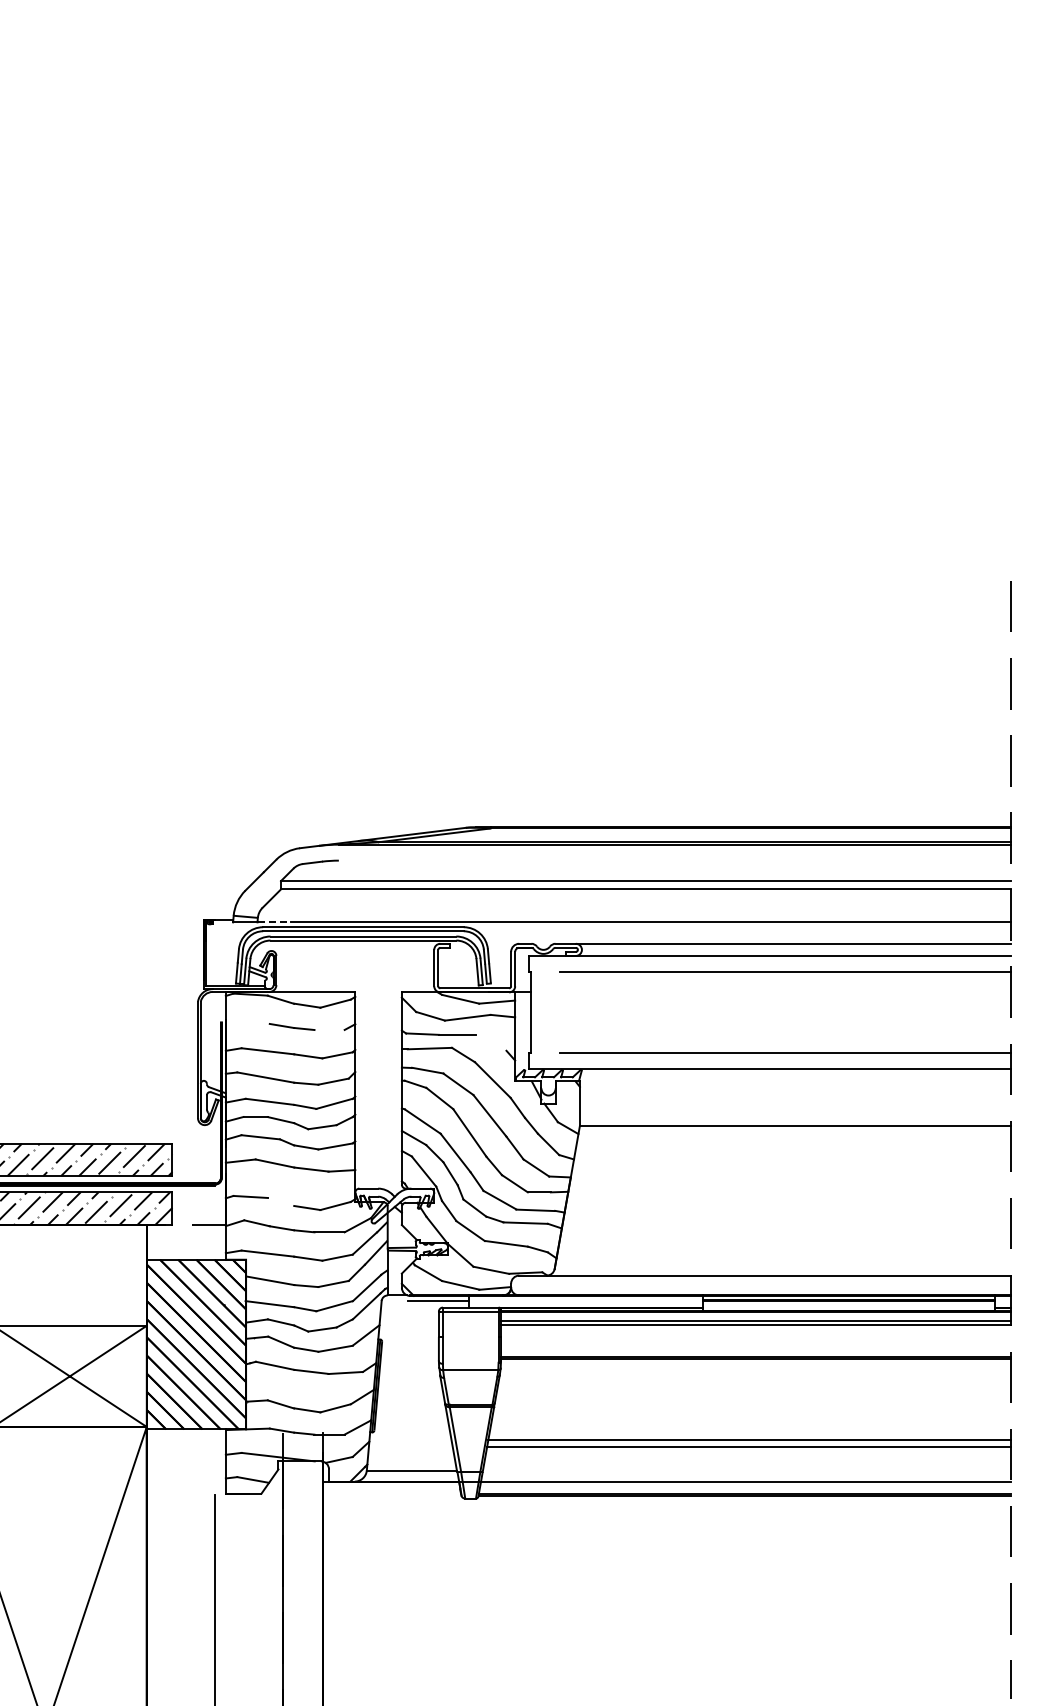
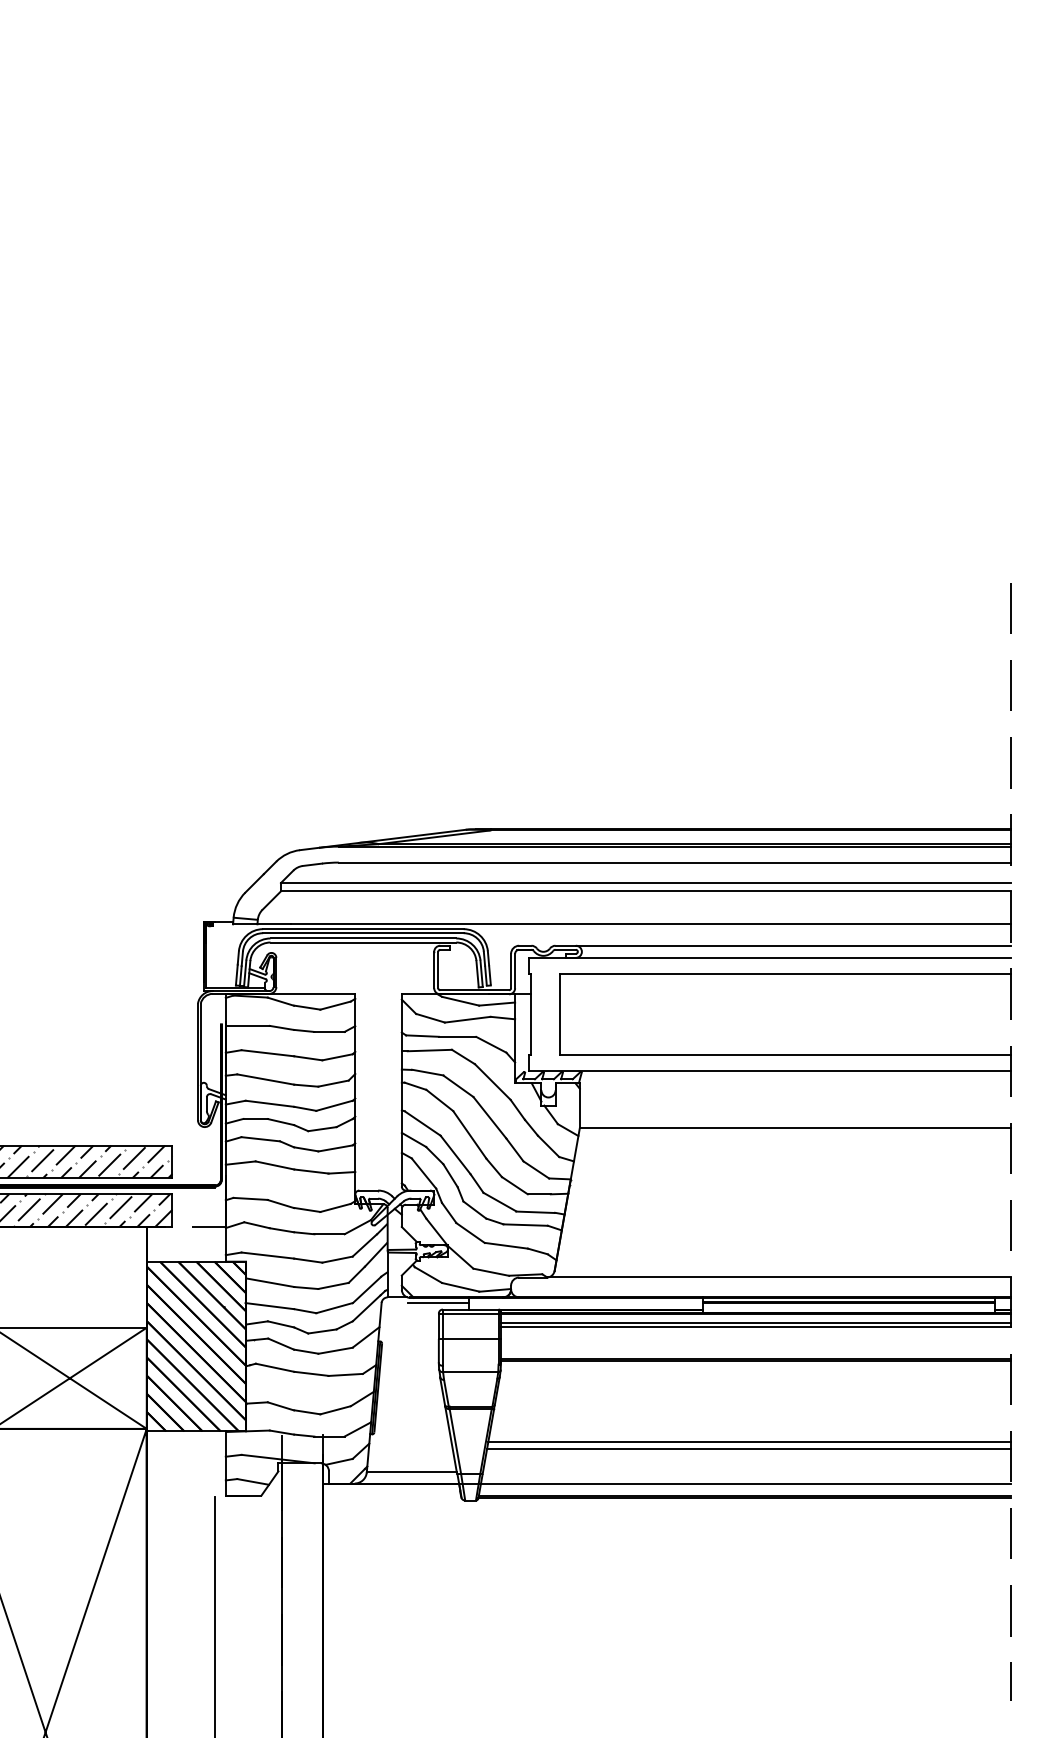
line: (674, 860) -> (674, 862), added
line: (273, 922) -> (273, 924), dashed -> solid
line: (559, 1012) -> (559, 1014), added
line: (247, 1023) -> (247, 1025), added
line: (329, 1029) -> (329, 1031), added
line: (491, 1042) -> (491, 1044), added
line: (280, 1202) -> (280, 1204), added
line: (470, 1337) -> (470, 1339), added

